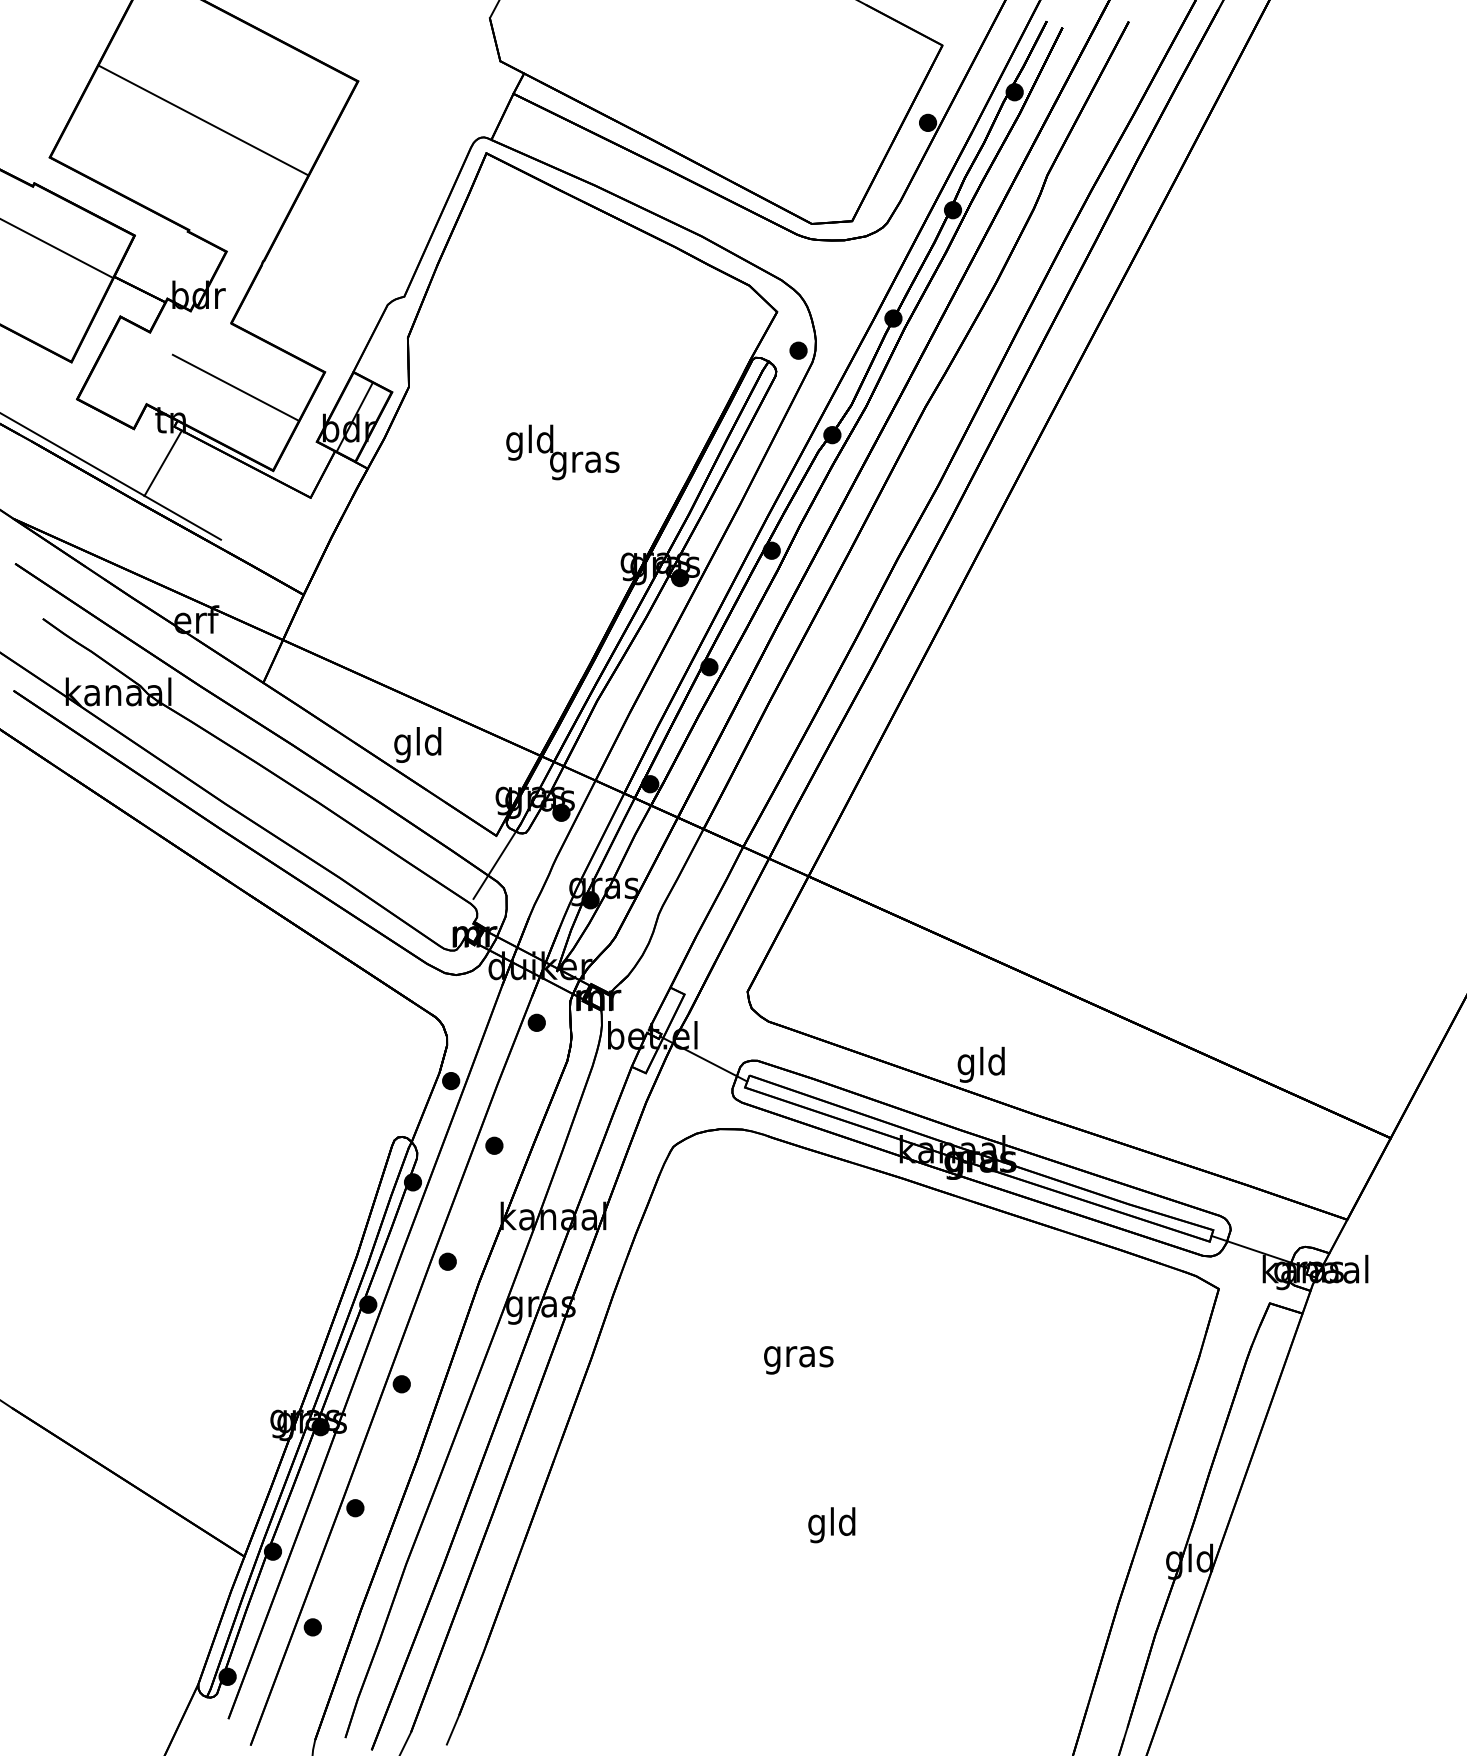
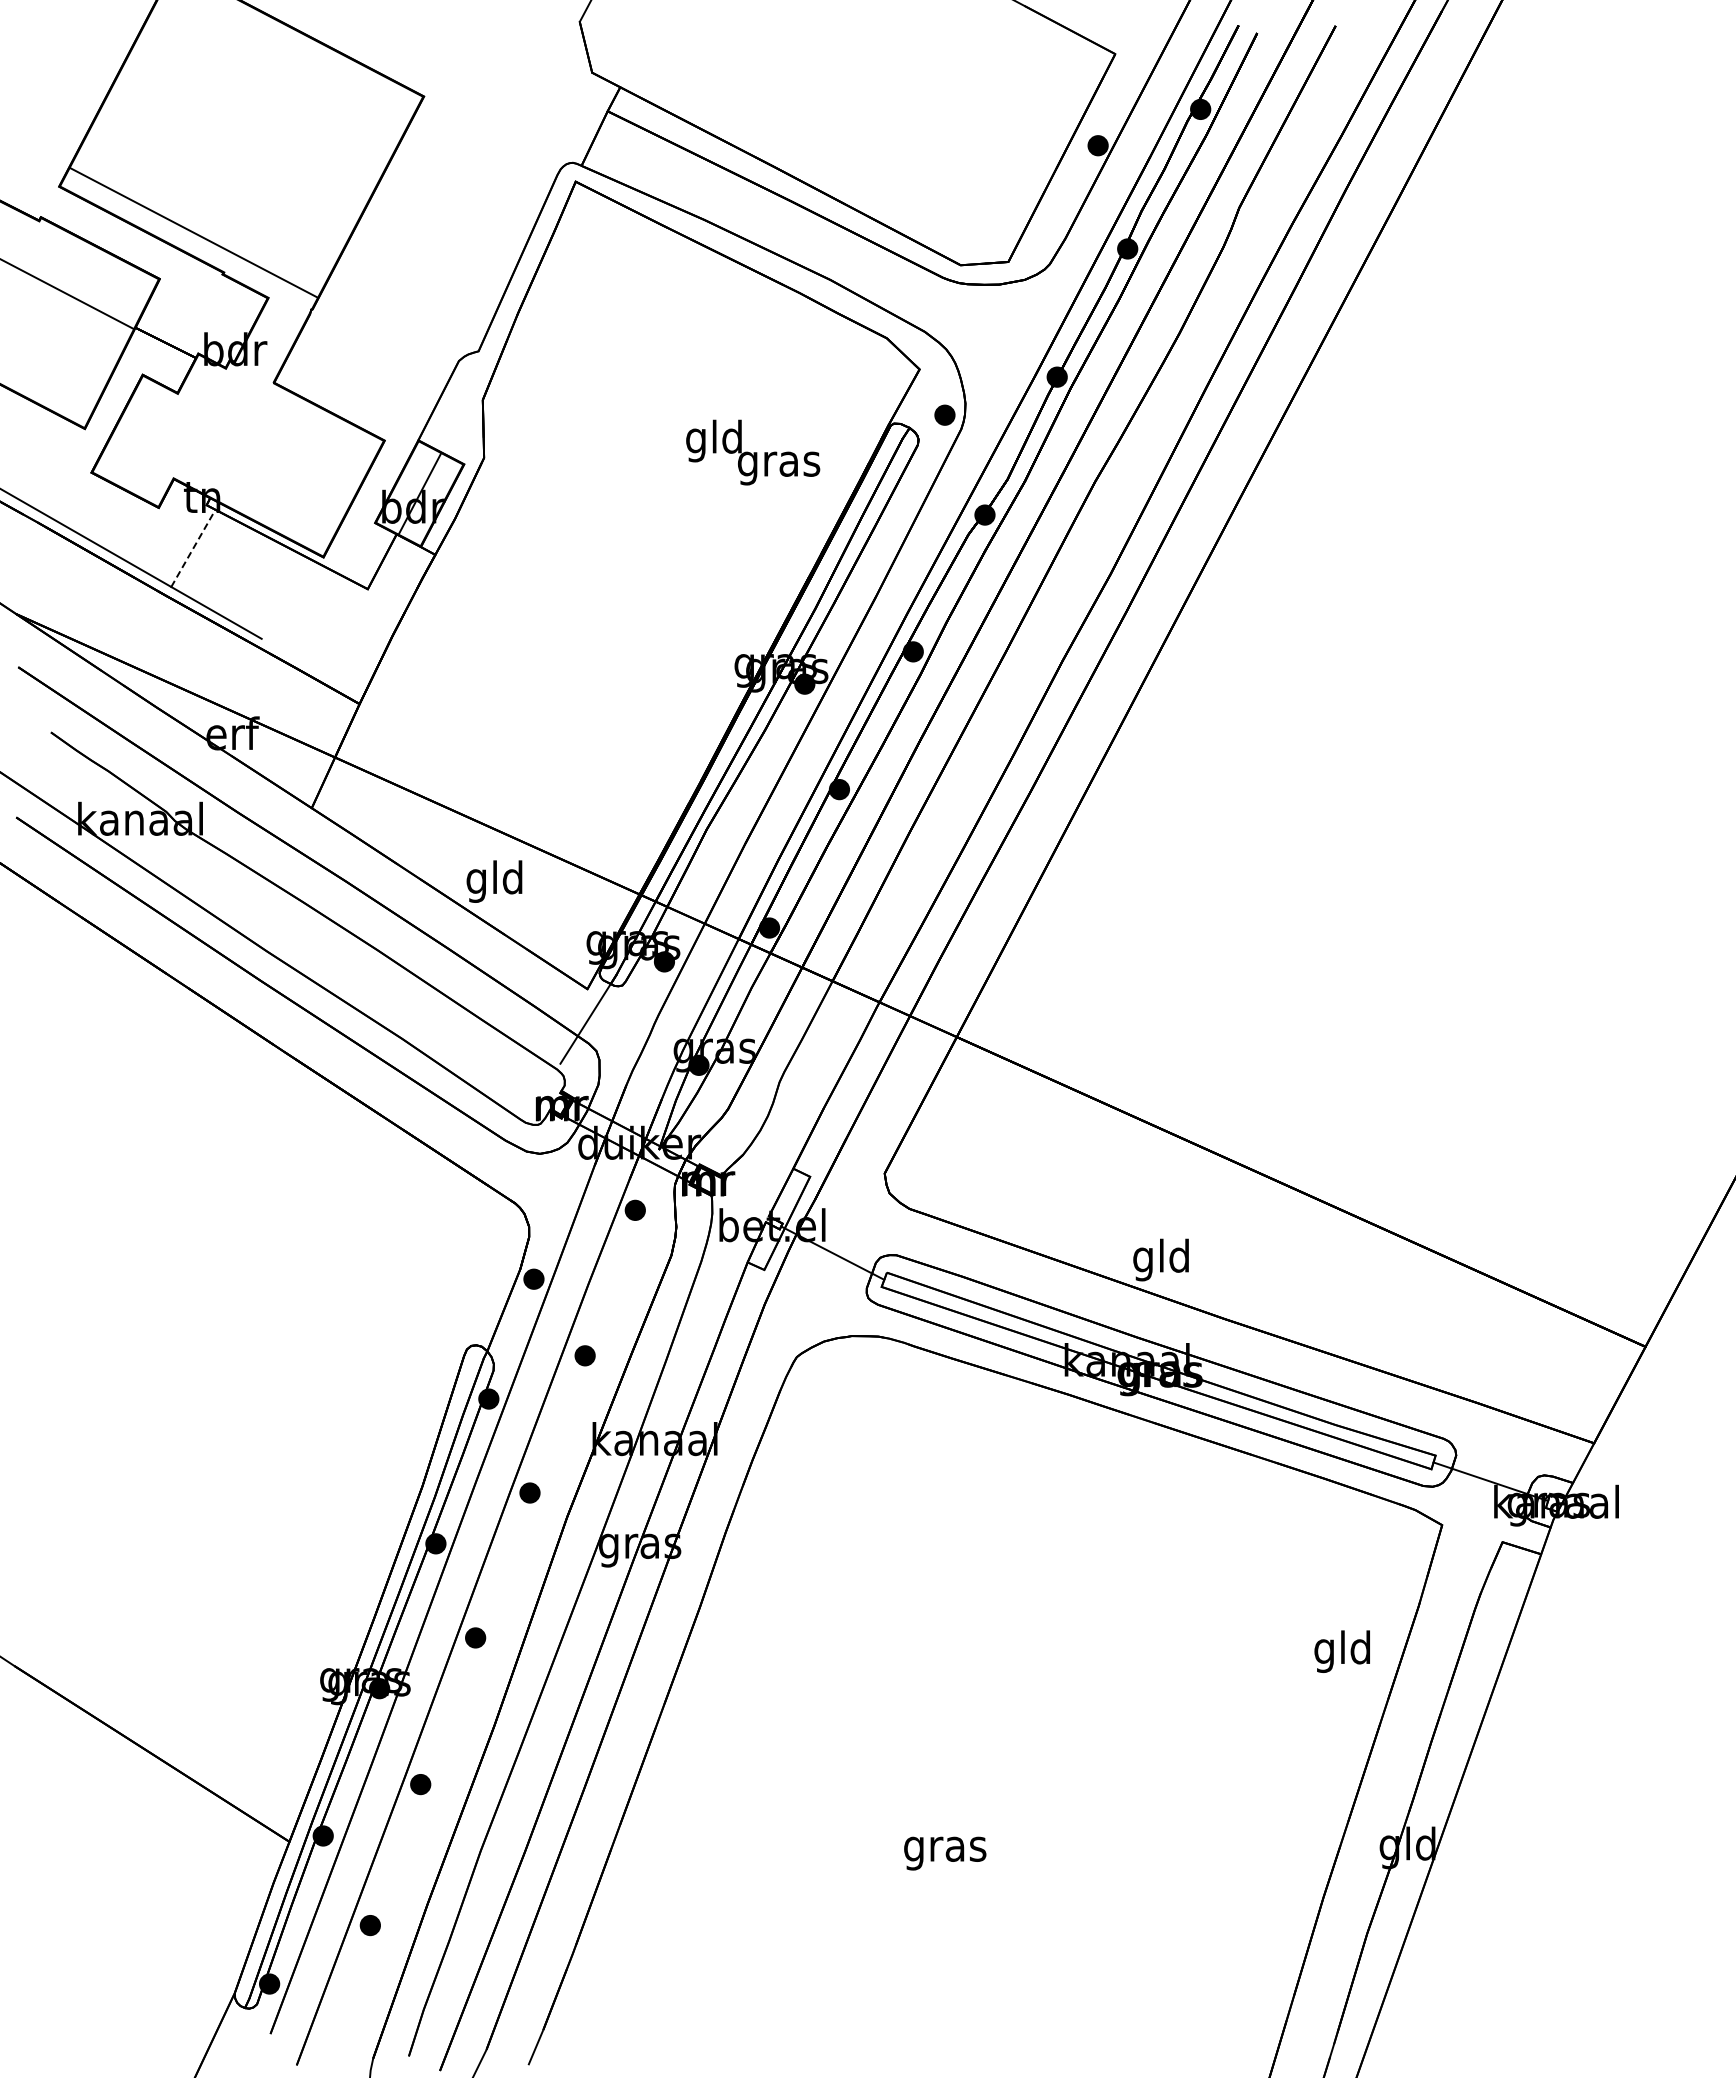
line: (203, 120) -> (193, 232), moved
line: (235, 387) -> (278, 458), removed
text: (563, 452) -> (753, 452), moved
line: (163, 462) -> (193, 547), solid -> dashed
text: (799, 1360) -> (945, 1853), moved
text: (831, 1525) -> (1341, 1651), moved

